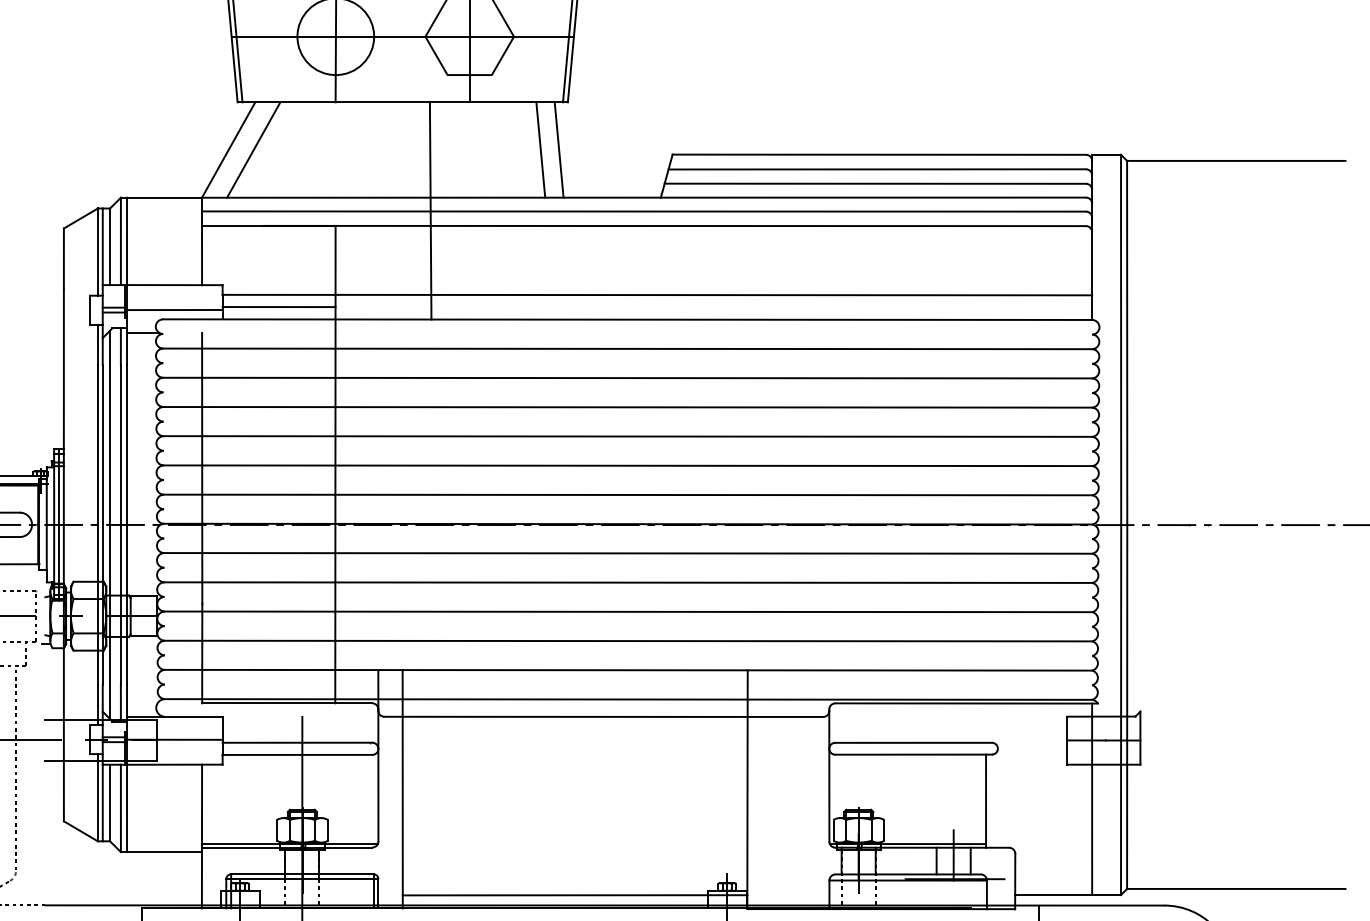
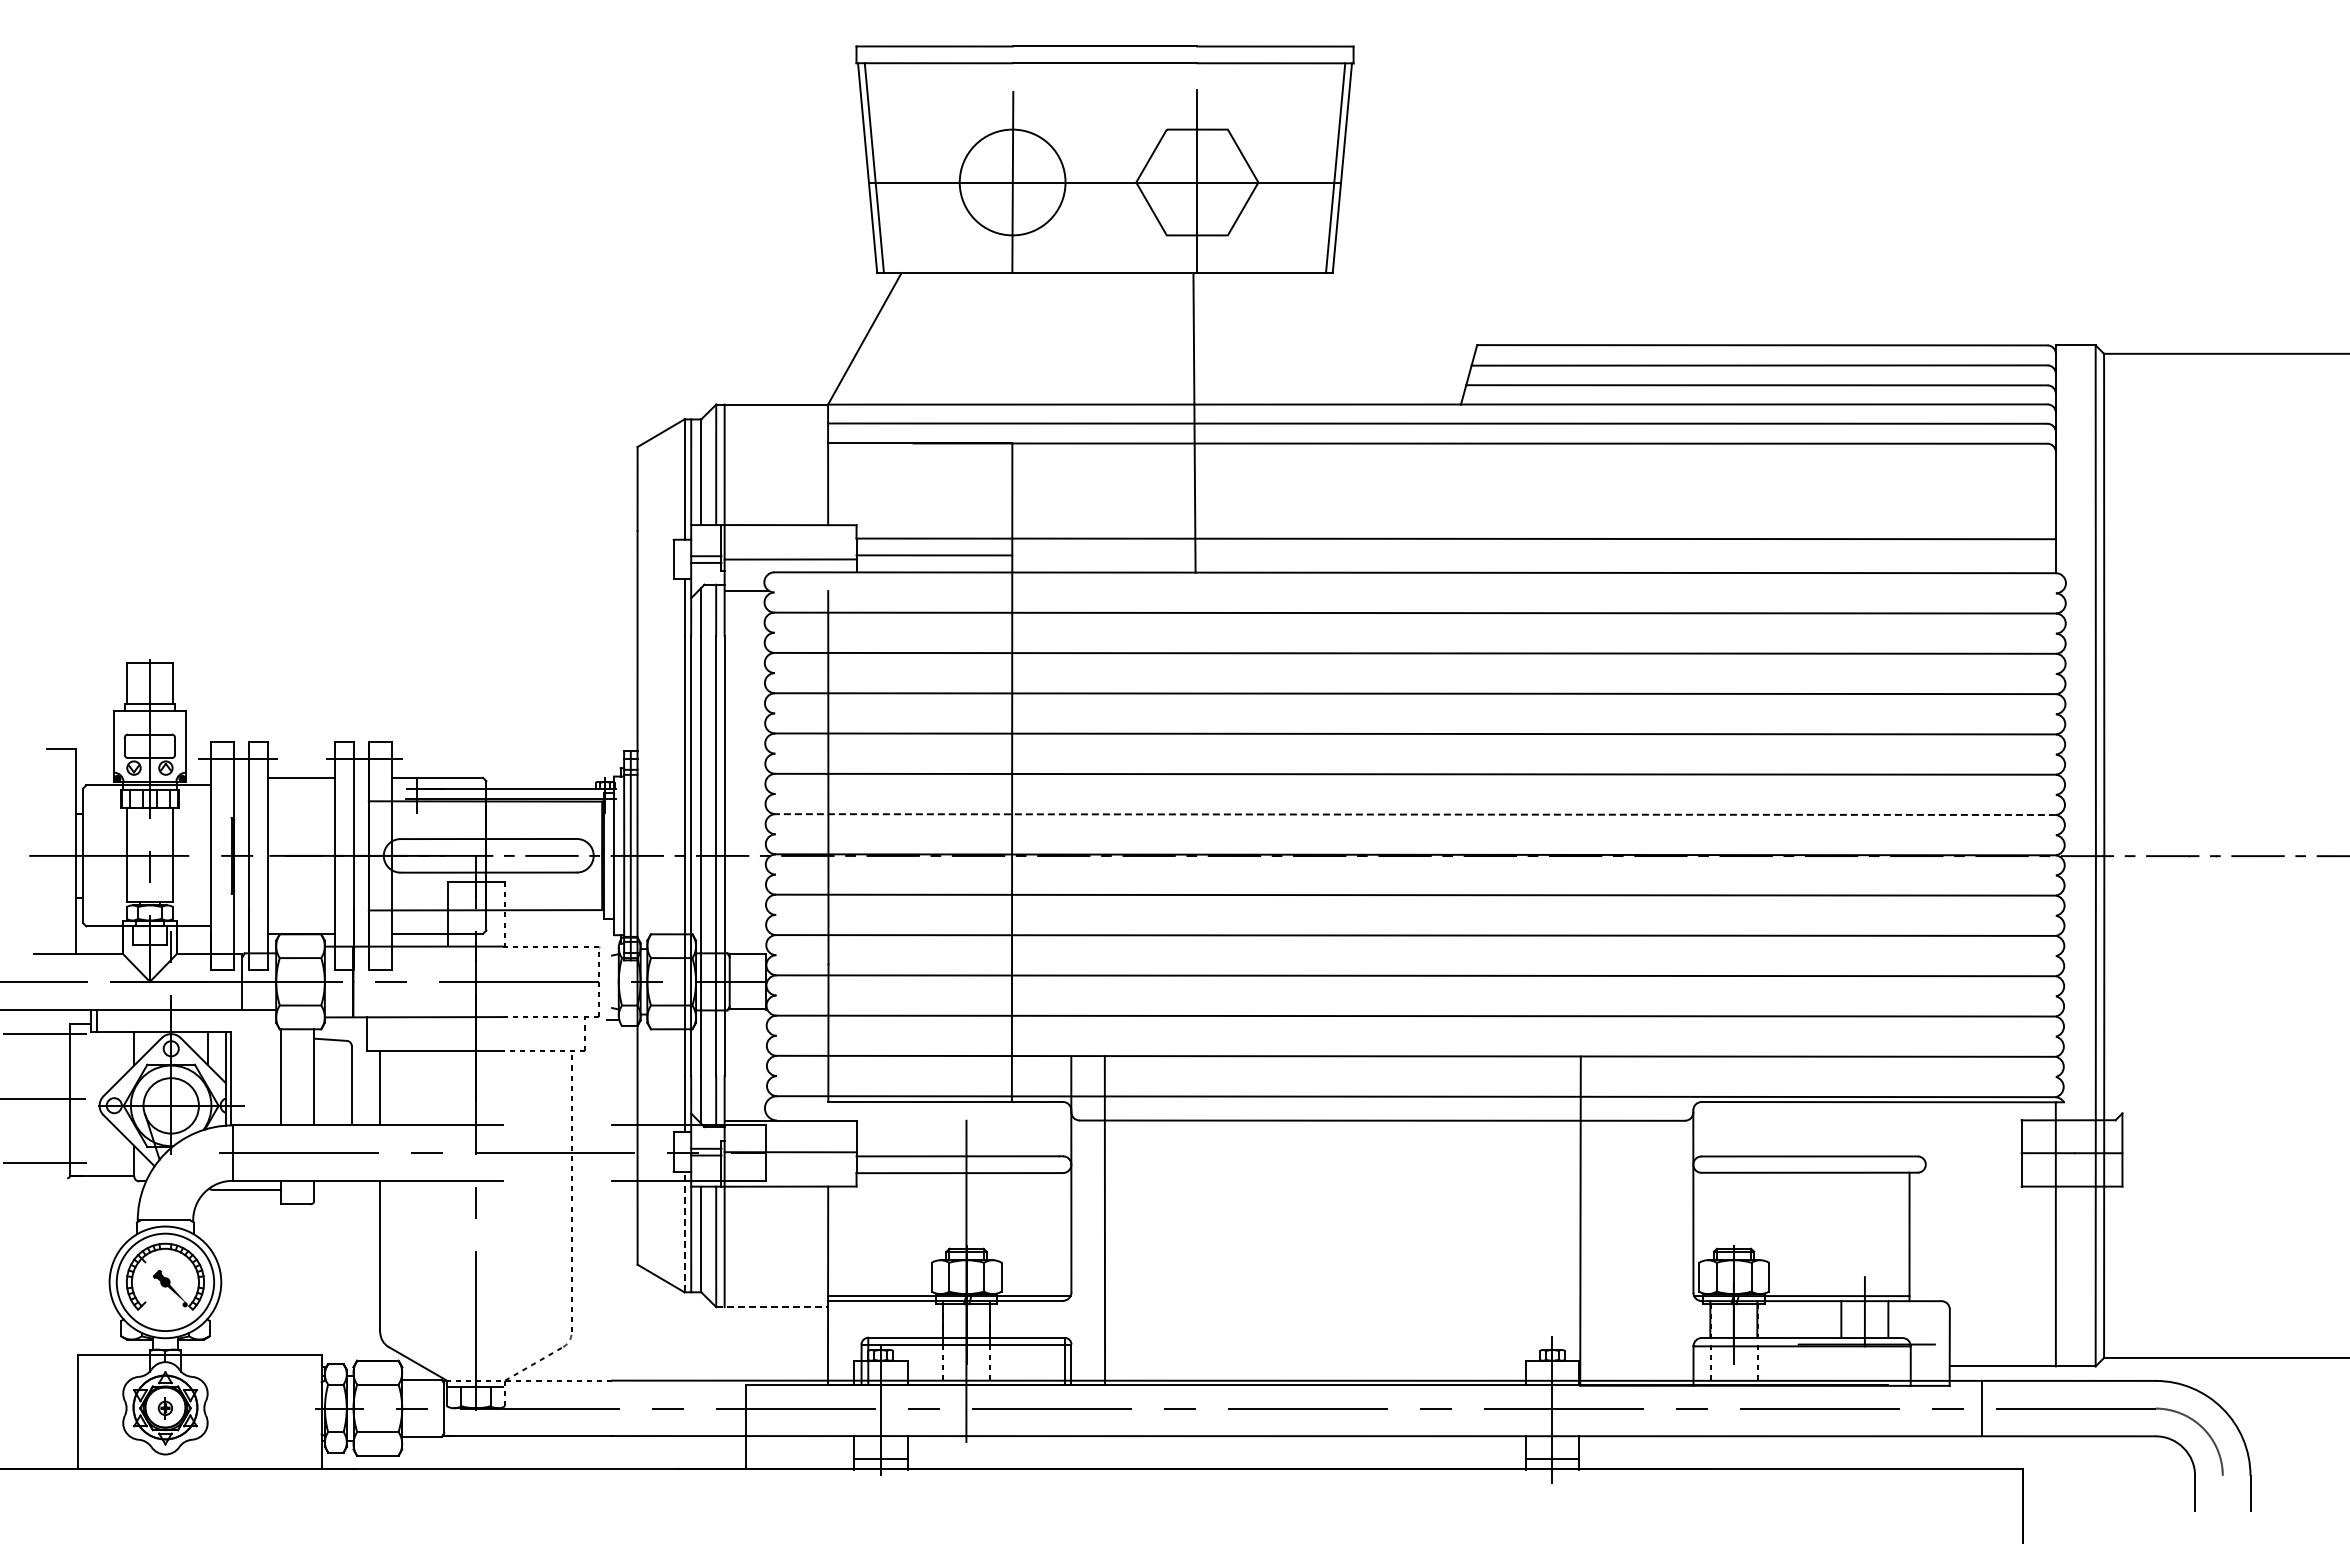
line: (253, 149) -> (899, 338), removed
line: (540, 149) -> (1295, 338), removed
line: (559, 149) -> (1320, 338), removed
line: (430, 210) -> (1194, 422), moved
line: (627, 494) -> (1415, 814), solid -> dashed
line: (97, 797) -> (684, 1231), solid -> dashed
line: (161, 852) -> (772, 1307), solid -> dashed
line: (574, 895) -> (1342, 1366), removed

